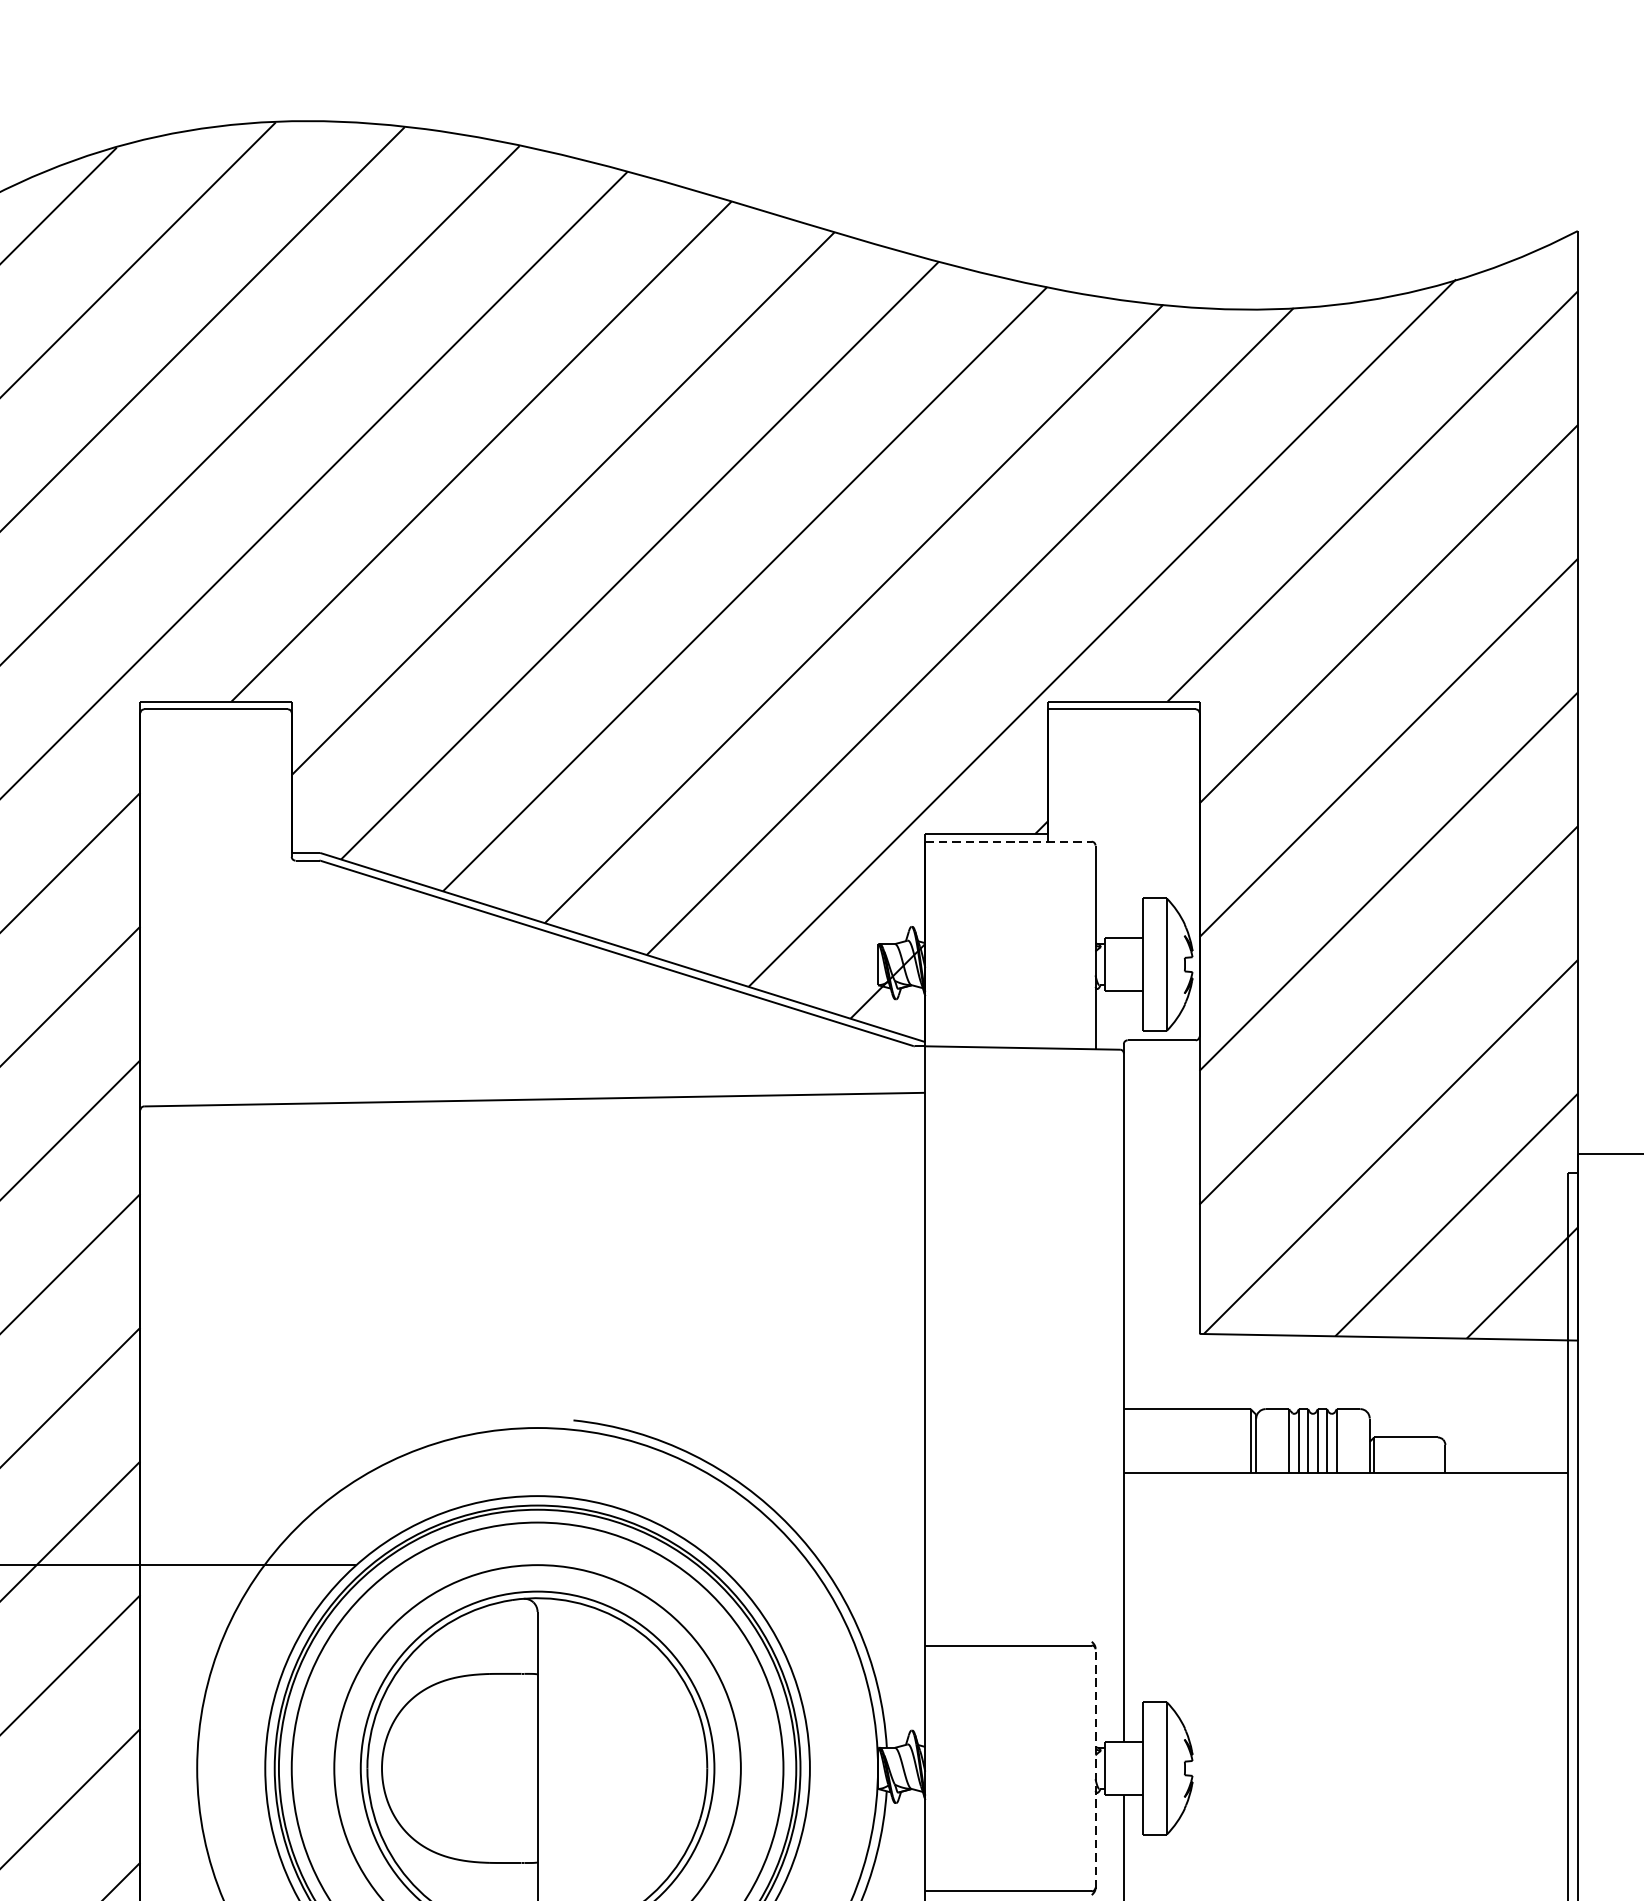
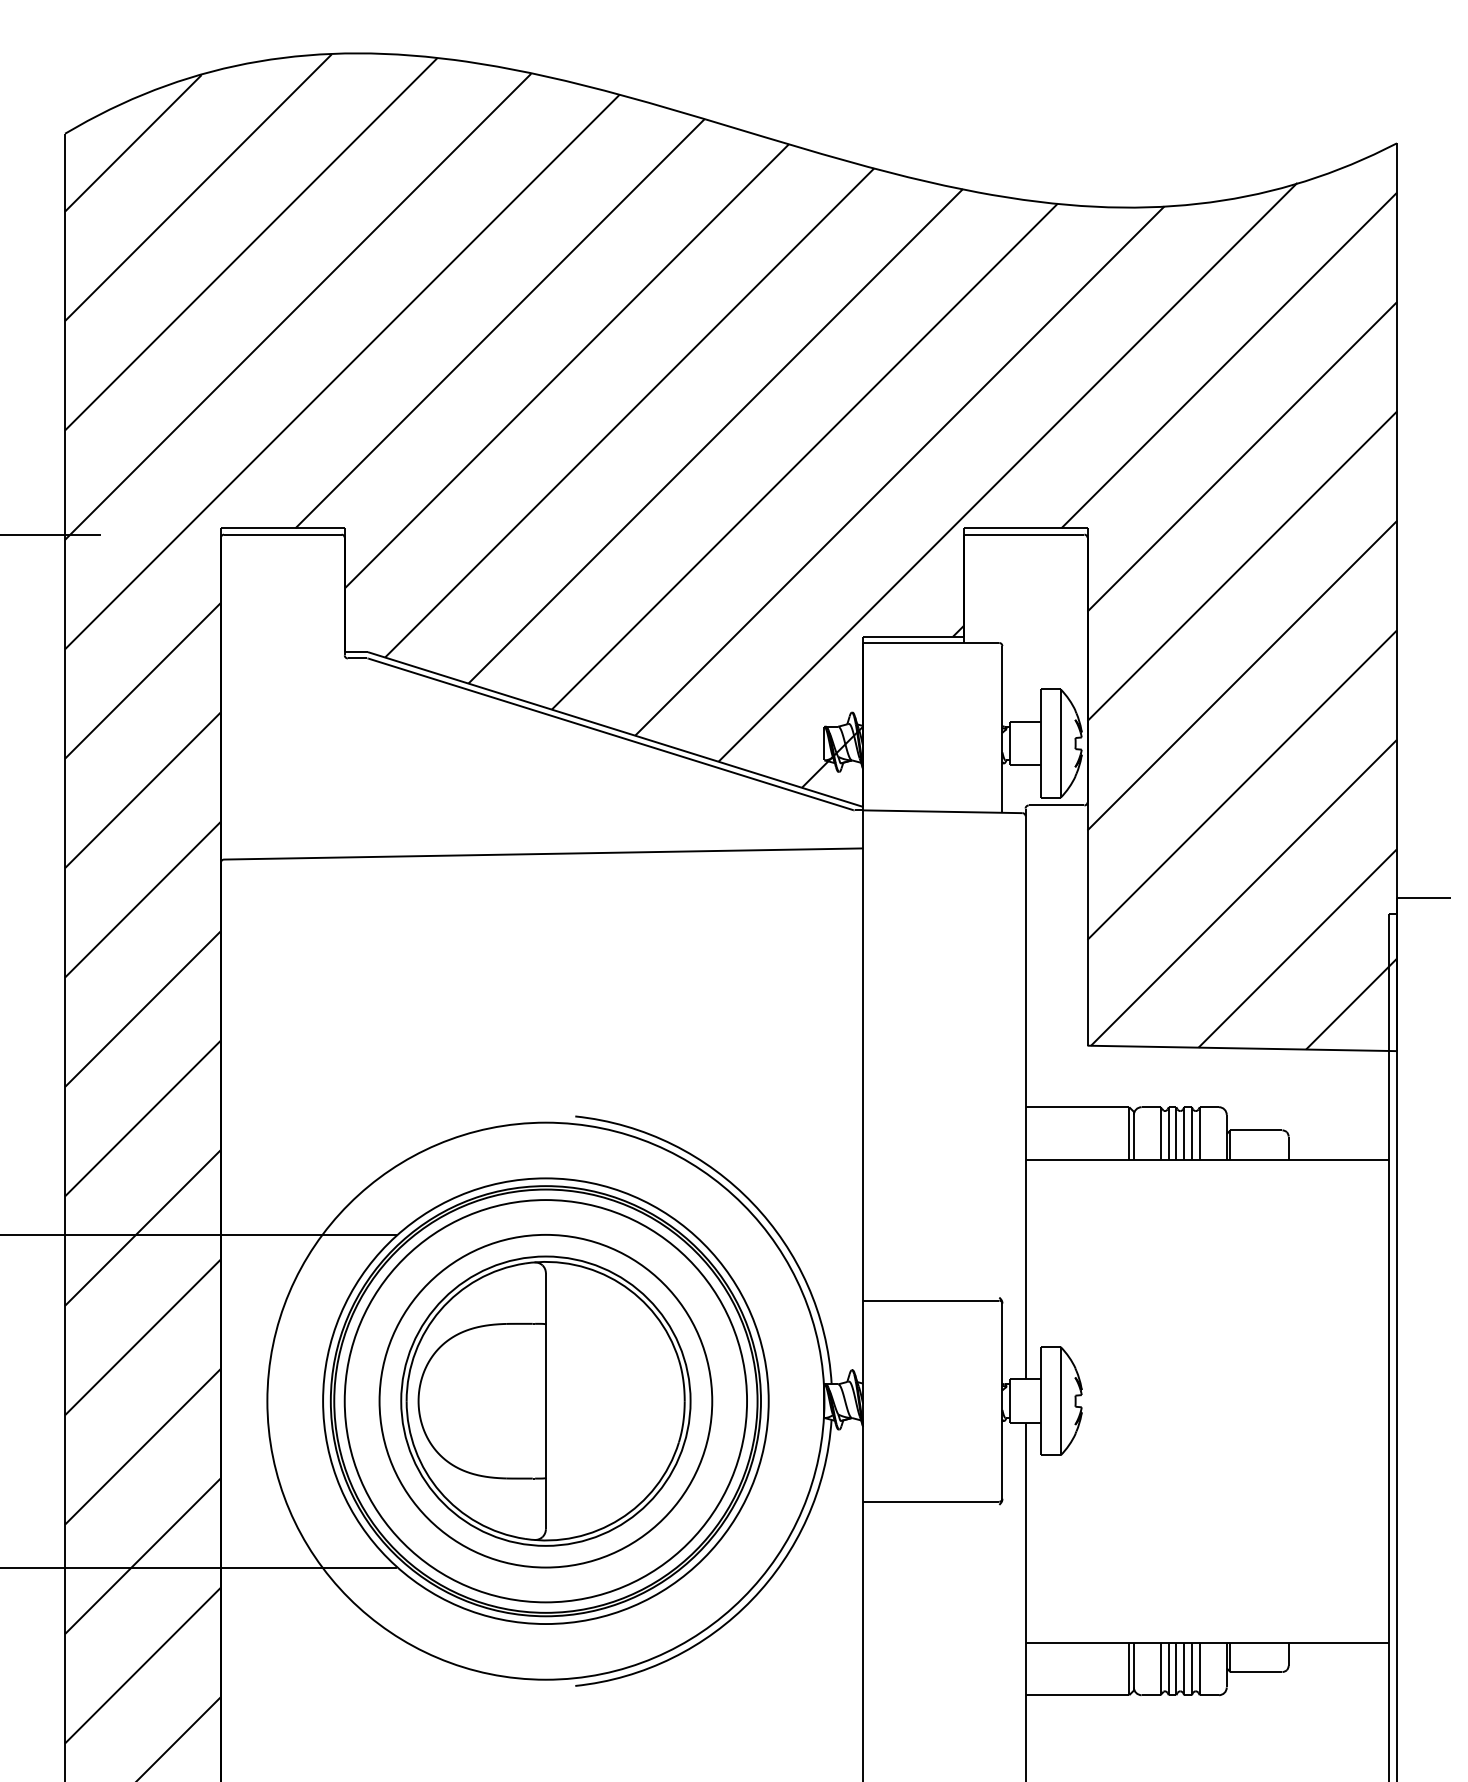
line: (1008, 842) -> (931, 643), dashed -> solid
line: (1095, 1767) -> (1002, 1400), dashed -> solid

